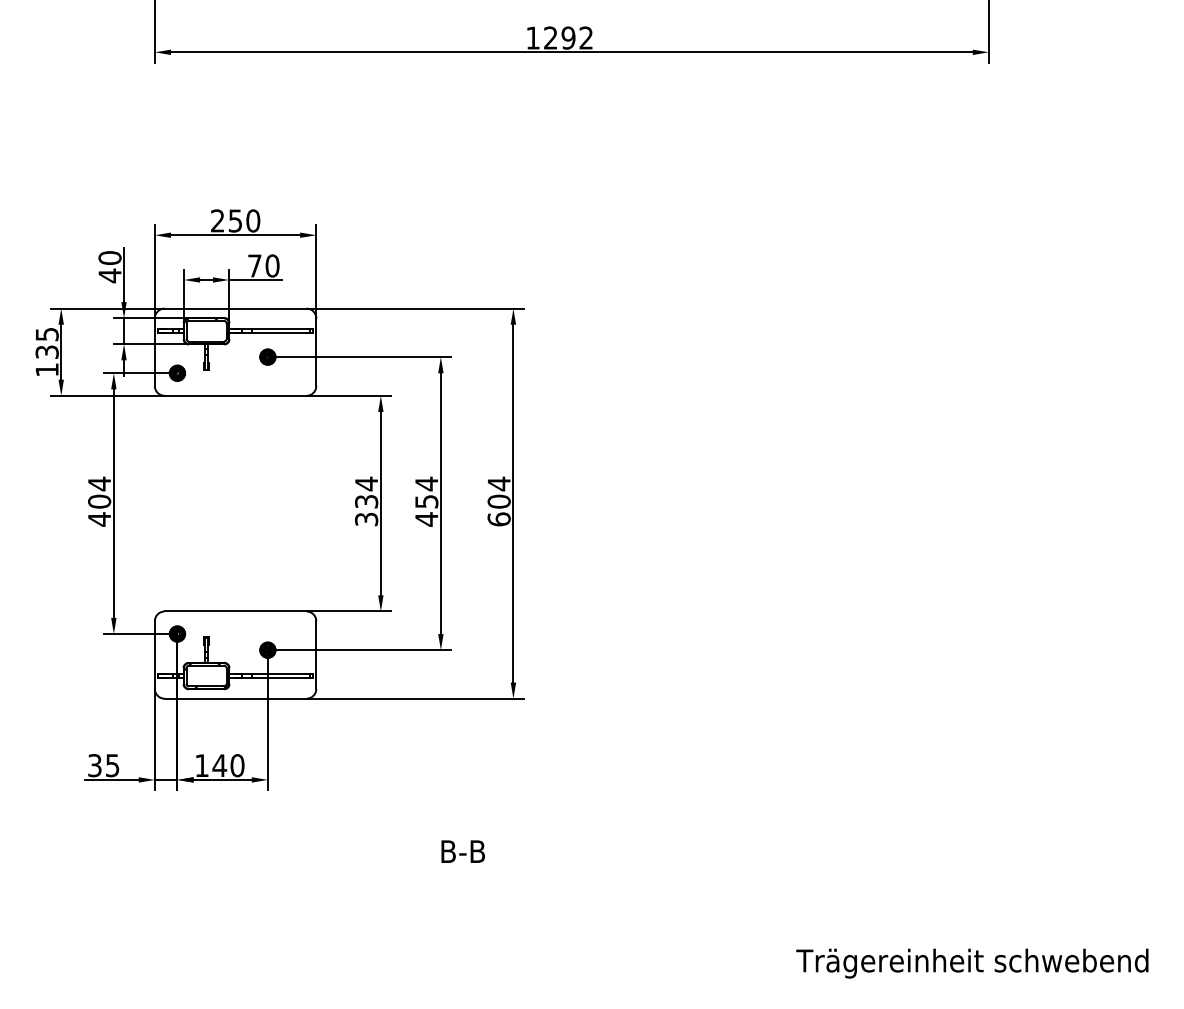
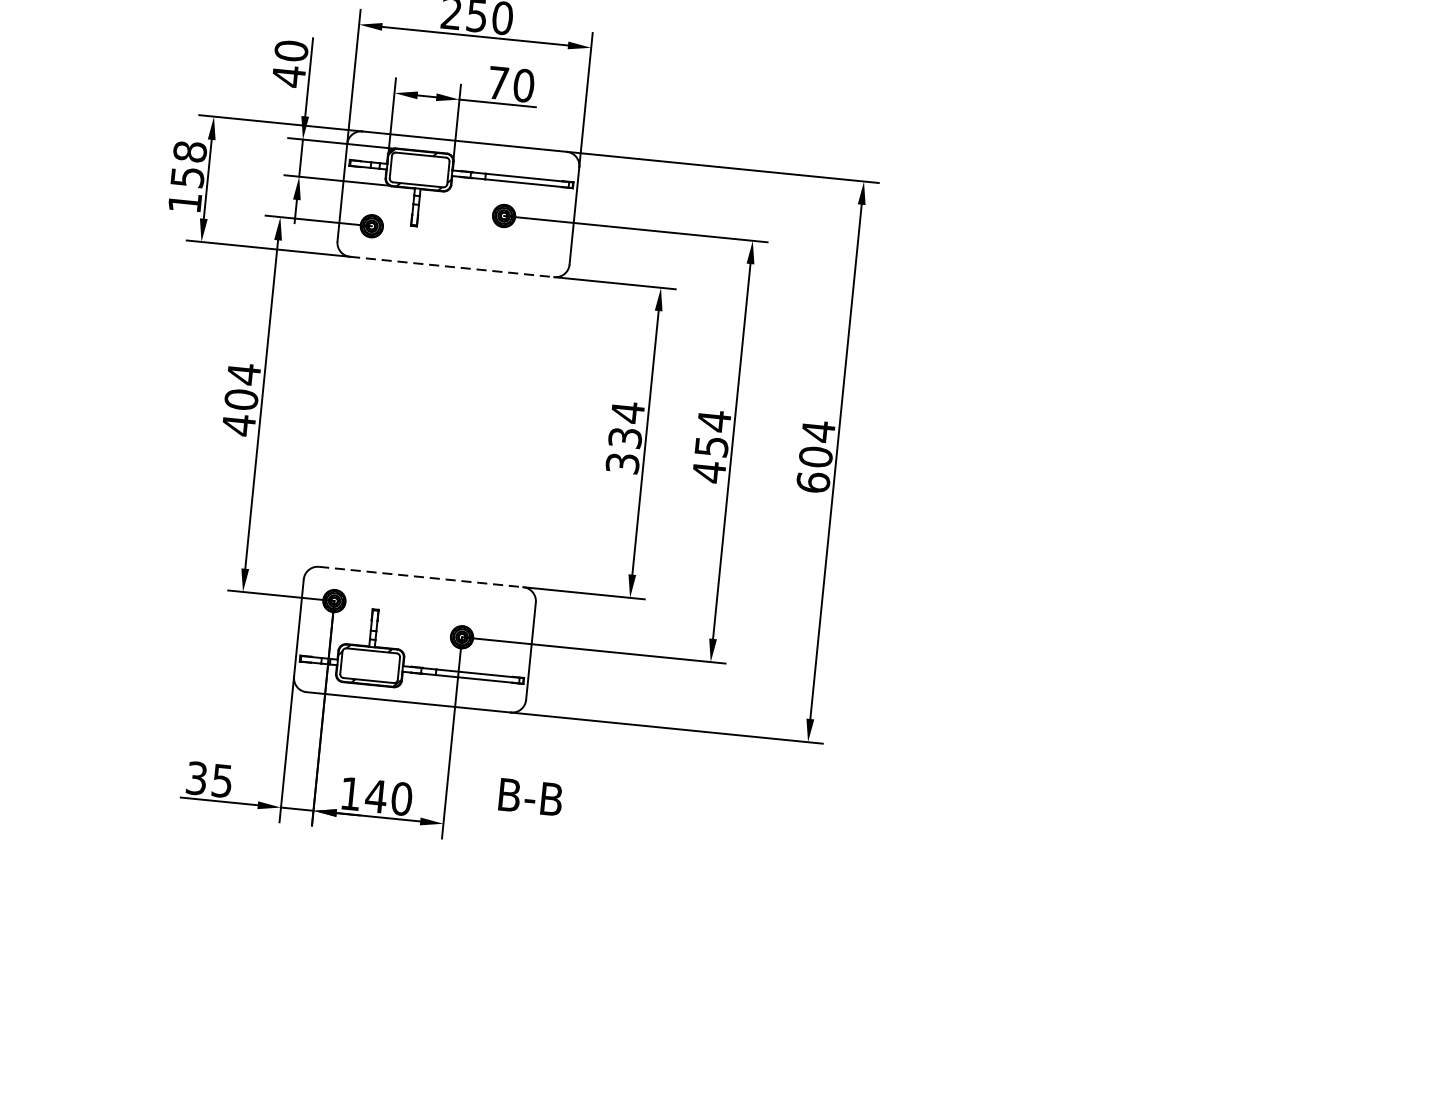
text: (46, 342) -> (187, 163), 135 -> 158
line: (236, 395) -> (453, 266), solid -> dashed
line: (236, 611) -> (422, 577), solid -> dashed
text: (462, 851) -> (529, 796), moved

